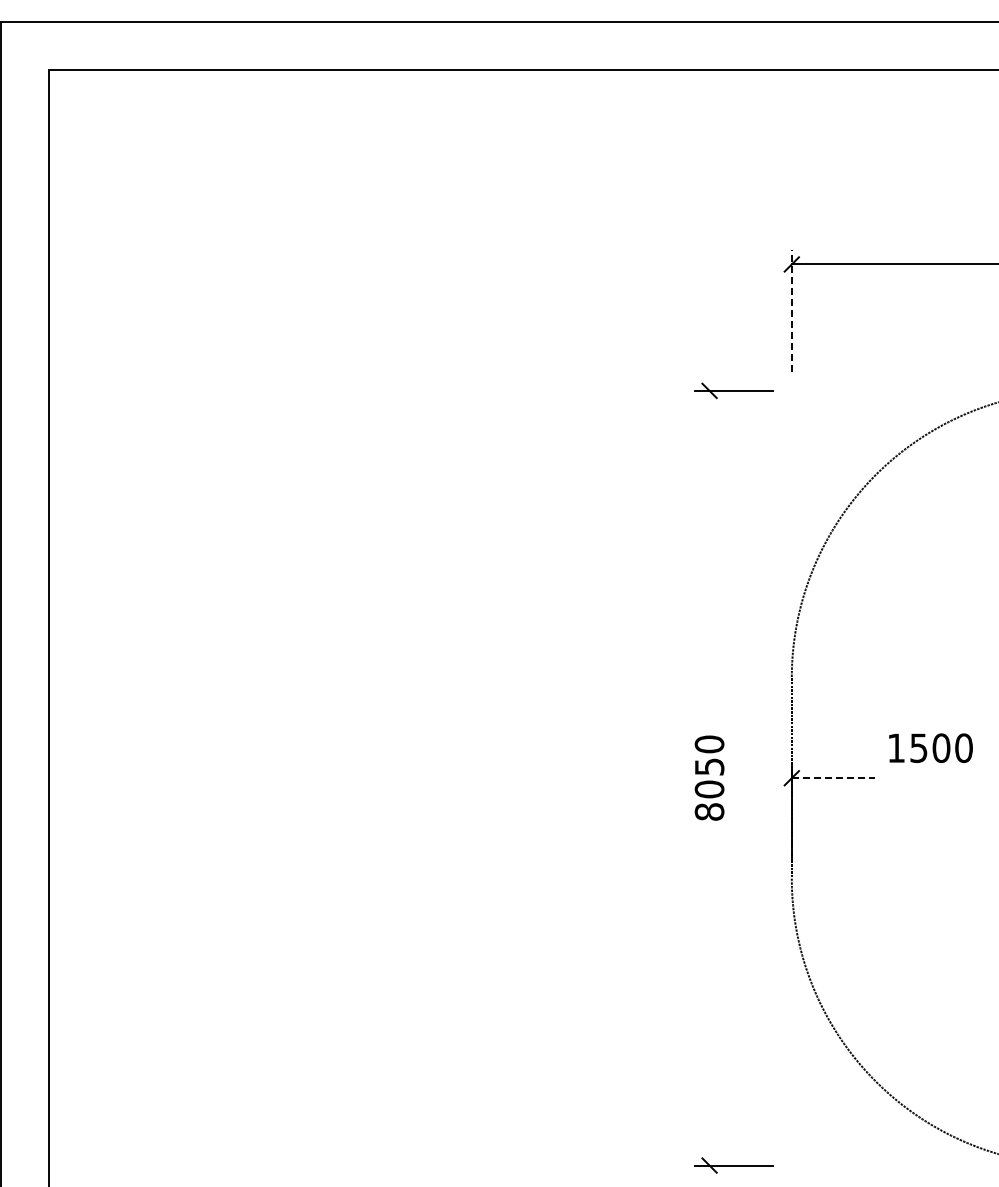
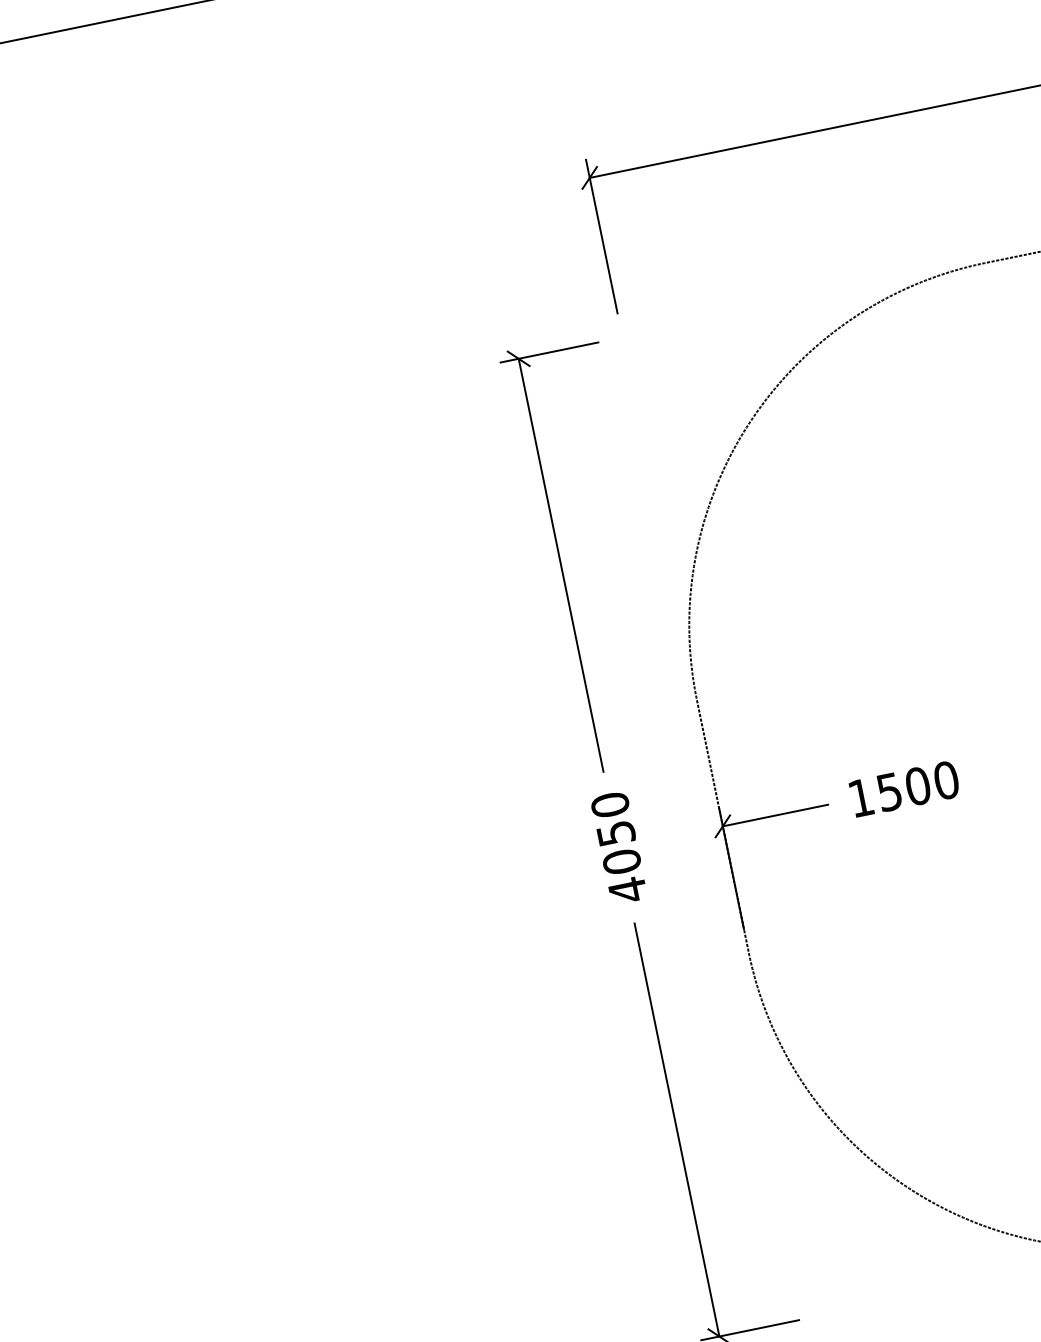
line: (791, 310) -> (601, 236), dashed -> solid
line: (709, 554) -> (560, 565), added
text: (930, 747) -> (903, 788), moved
line: (833, 778) -> (775, 815), dashed -> solid
text: (709, 811) -> (627, 889), 8050 -> 4050
line: (709, 1001) -> (676, 1129), added

